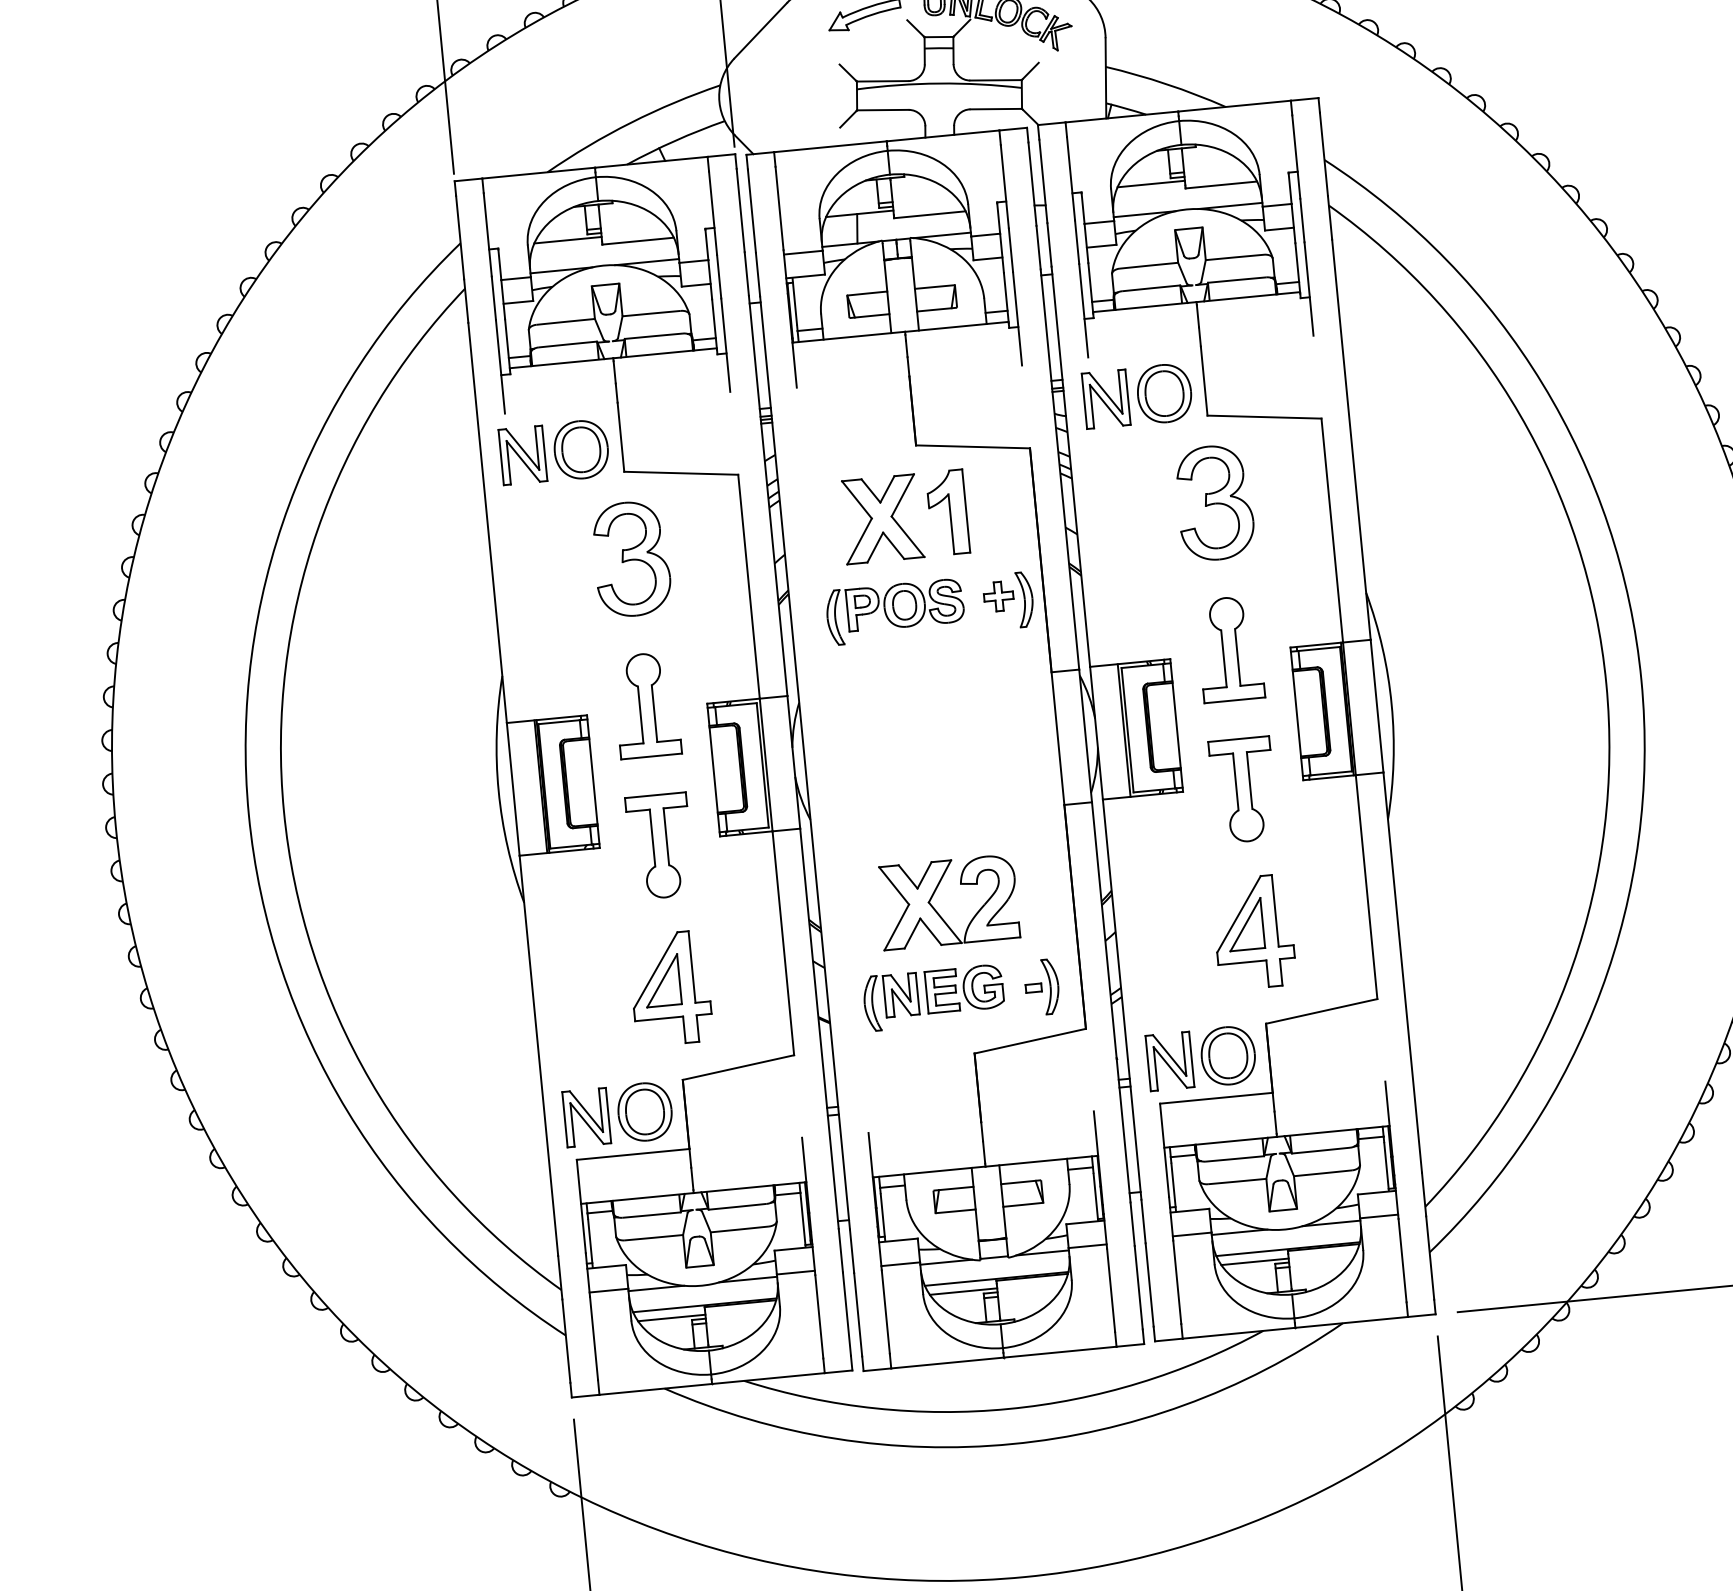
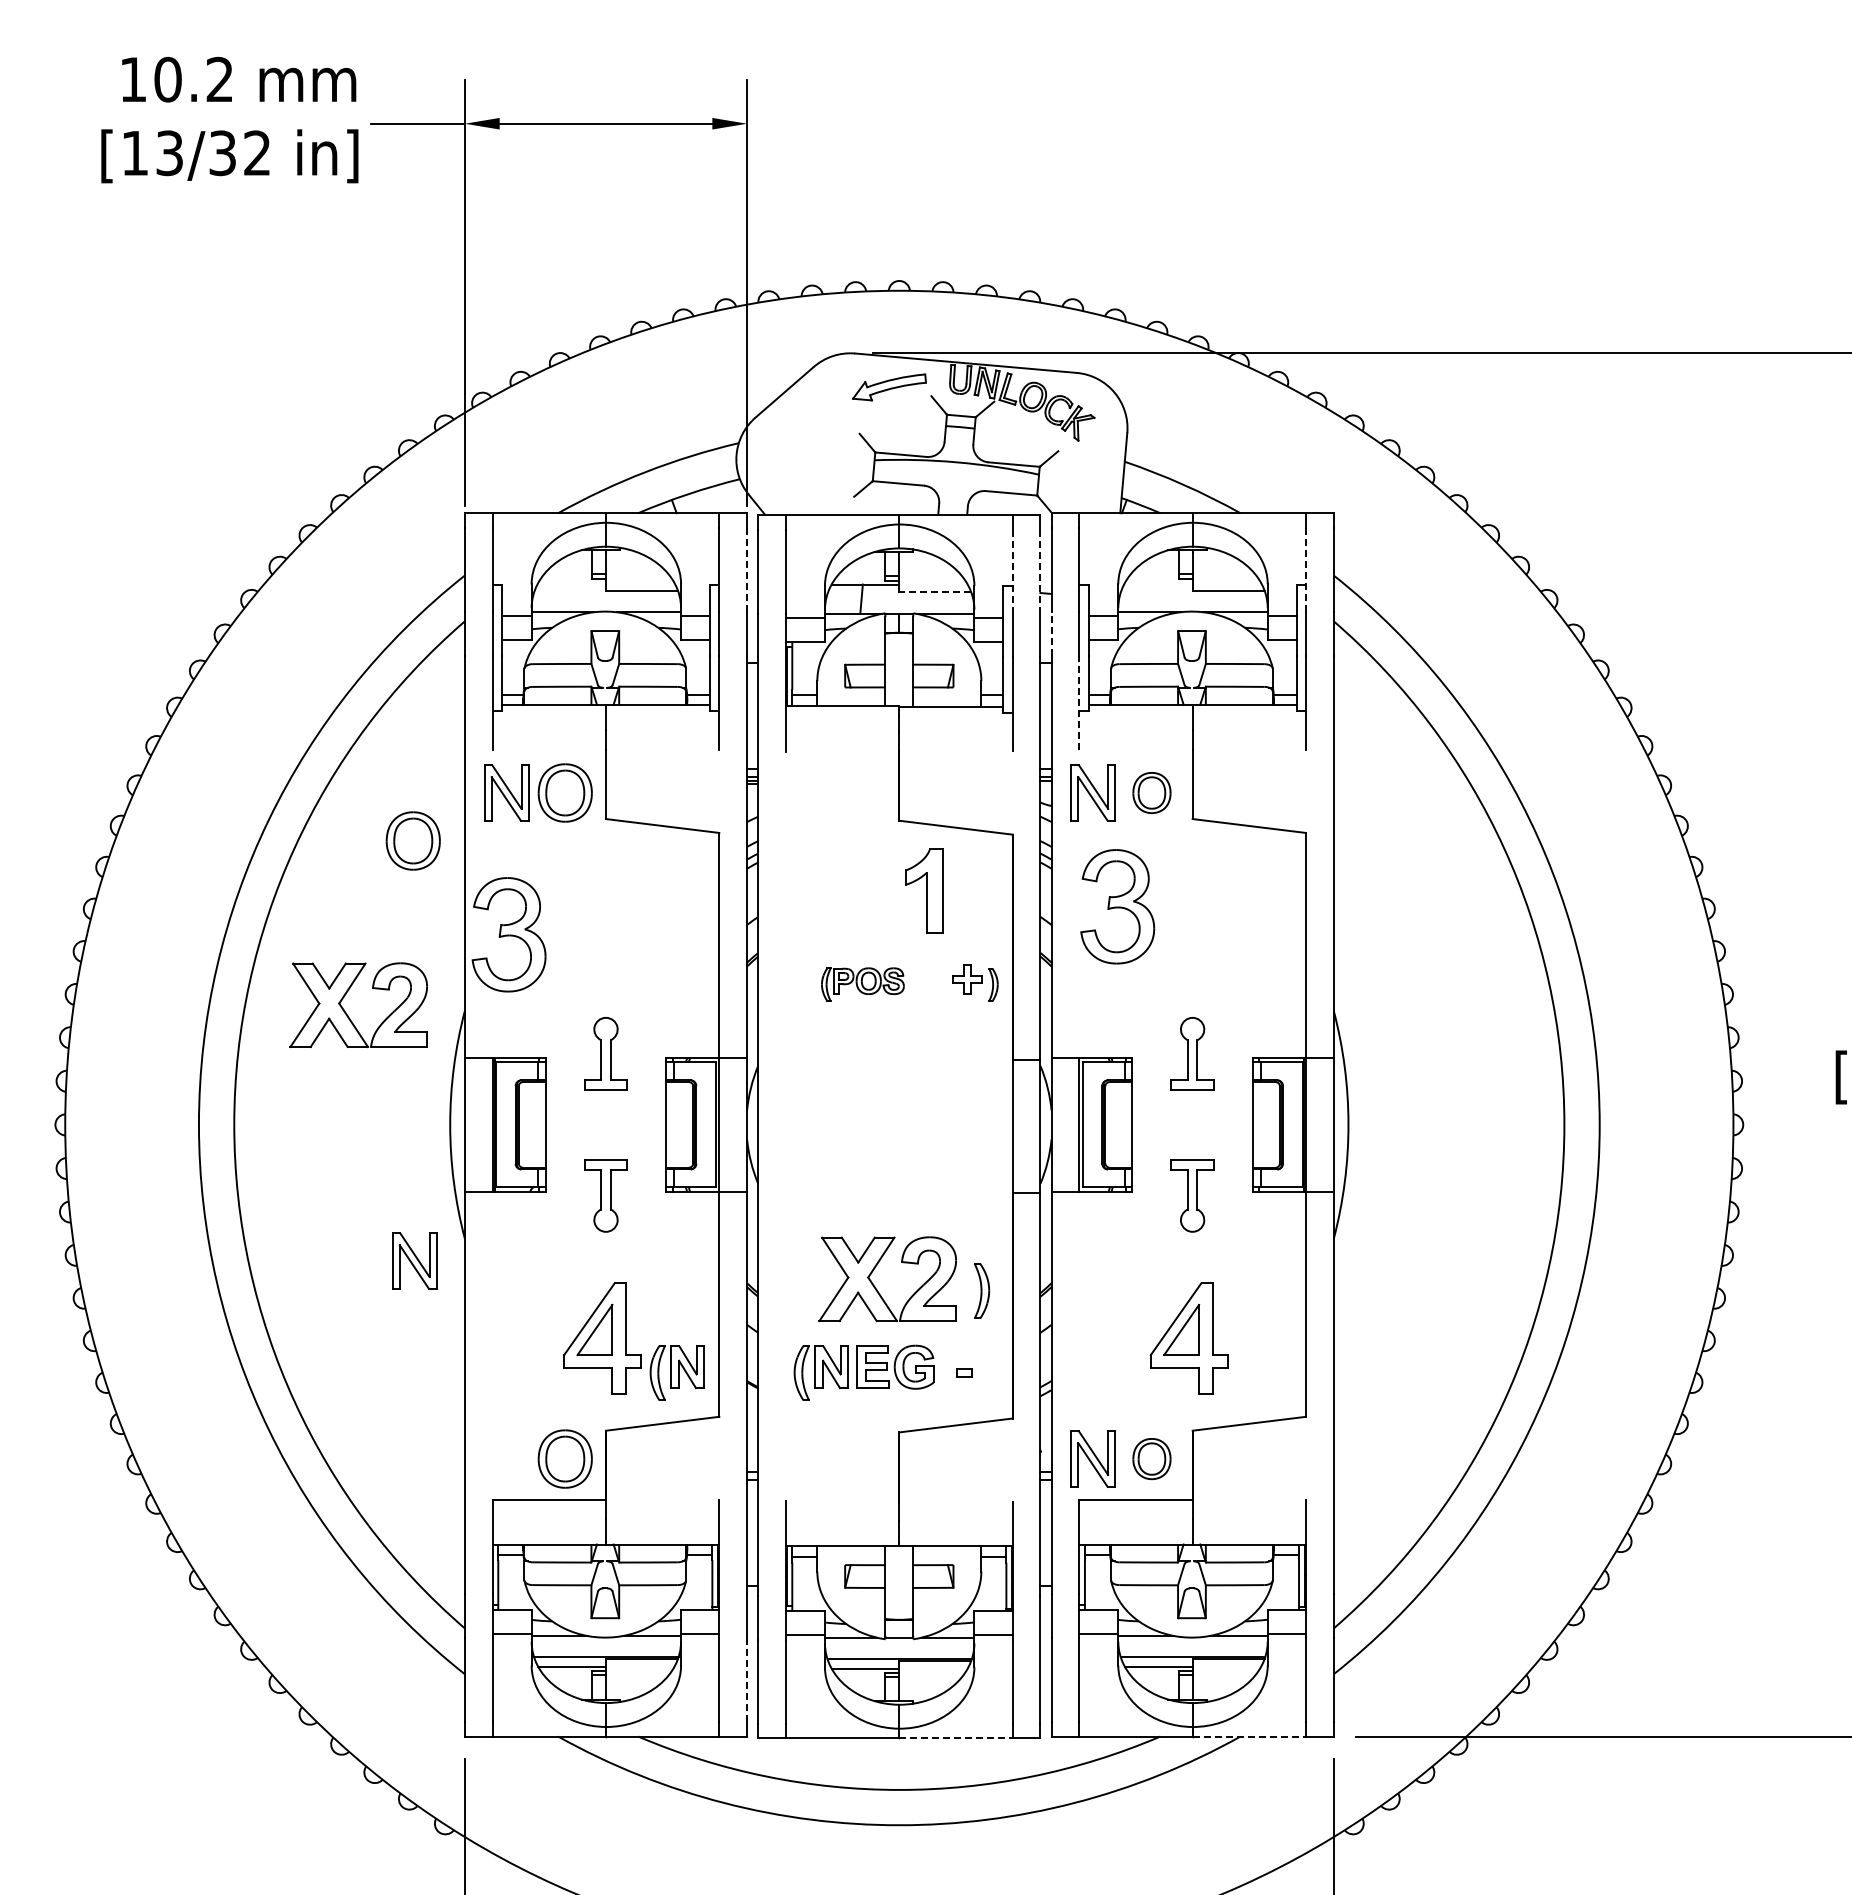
line: (1295, 156) -> (1305, 569), solid -> dashed
line: (1150, 183) -> (1158, 582), removed
line: (1032, 184) -> (1040, 571), solid -> dashed
line: (1004, 186) -> (1012, 571), solid -> dashed
line: (741, 210) -> (747, 569), solid -> dashed
line: (930, 215) -> (935, 592), solid -> dashed
line: (568, 239) -> (572, 582), removed
line: (1049, 244) -> (1051, 633), solid -> dashed
line: (1083, 310) -> (1079, 702), solid -> dashed
part: (1164, 393) -> (1151, 792), size x0.7
part: (1214, 502) -> (1117, 906), moved
part: (433, 511) -> (412, 840), added
part: (881, 518) -> (857, 890), removed
part: (631, 558) -> (508, 934), moved
part: (1025, 599) -> (993, 984), size x0.6
part: (895, 611) -> (862, 984), size x0.6
part: (1229, 648) -> (1192, 1053), size x0.7
part: (384, 688) -> (346, 1012), added
part: (646, 704) -> (605, 1053), size x0.7
part: (1243, 789) -> (1192, 1195), size x0.7
part: (659, 846) -> (605, 1195), size x0.7
part: (1051, 985) -> (982, 1290), moved
part: (747, 1015) -> (676, 1372), added
part: (1227, 1055) -> (1151, 1458), size x0.7
part: (586, 1117) -> (414, 1260), moved
line: (847, 1313) -> (747, 1679), solid -> dashed
line: (1351, 1322) -> (1249, 1736), solid -> dashed
line: (1059, 1352) -> (955, 1738), solid -> dashed

